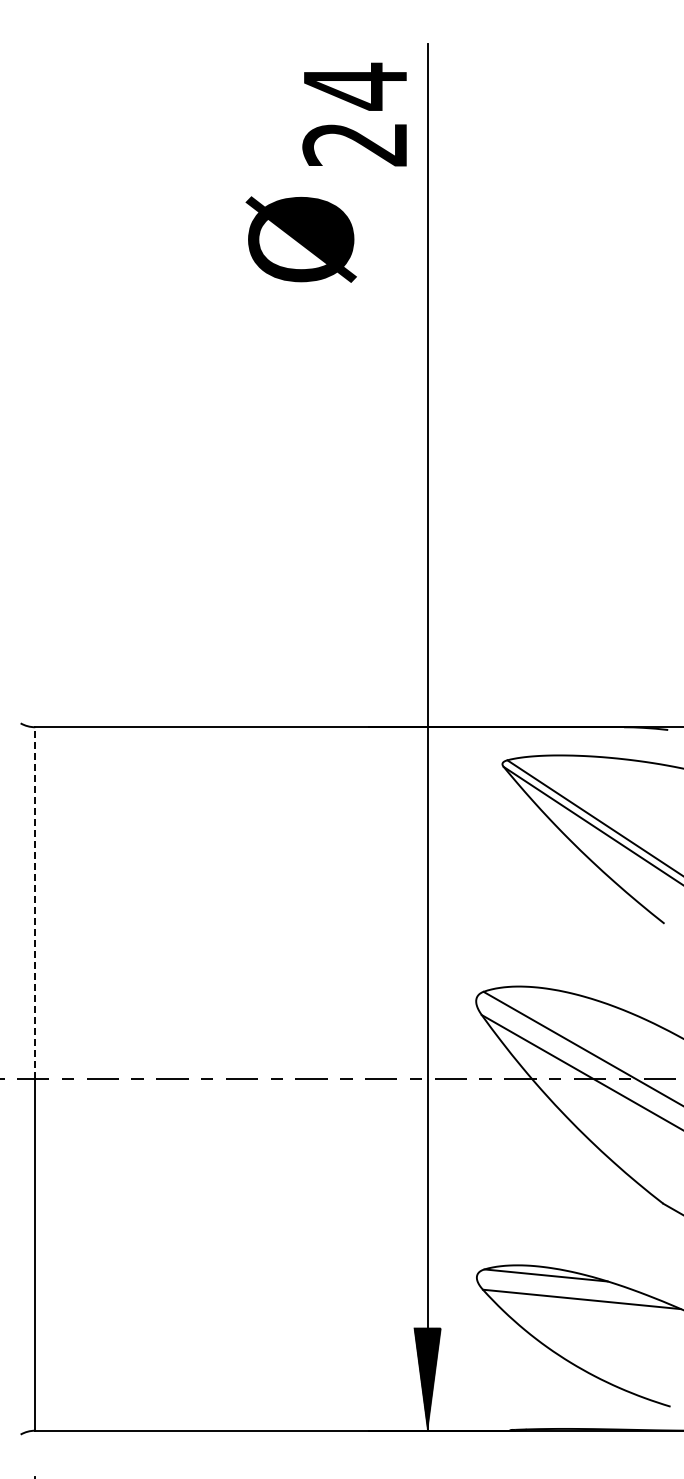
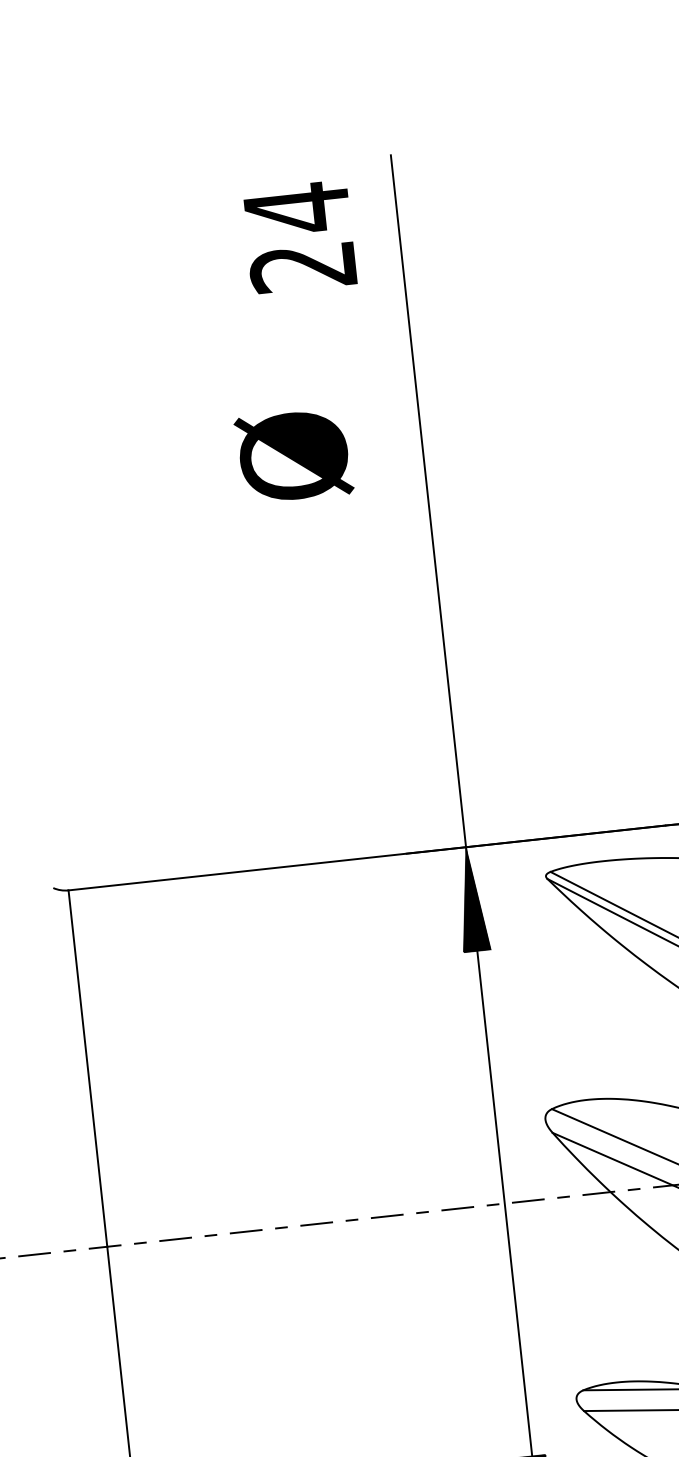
text: (354, 114) -> (299, 237), moved
text: (300, 239) -> (293, 456), moved
hatch: (427, 778) -> (471, 899), added
line: (35, 903) -> (88, 1068), dashed -> solid

